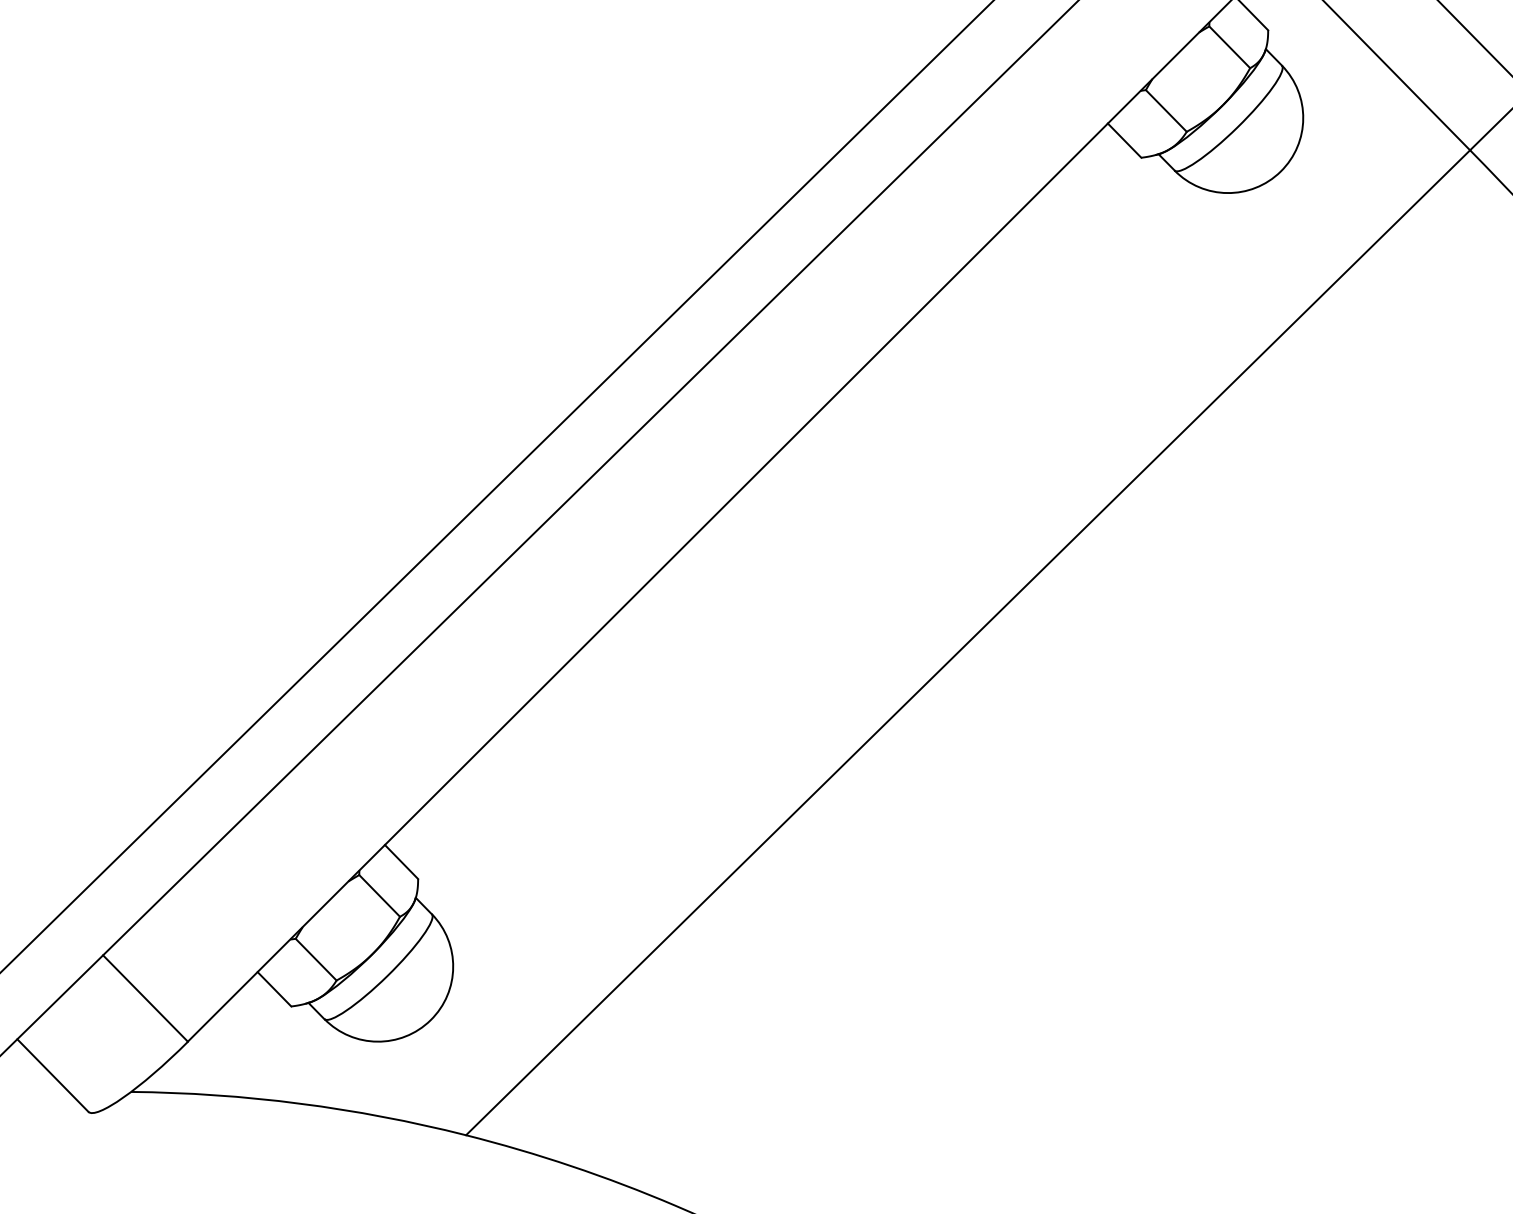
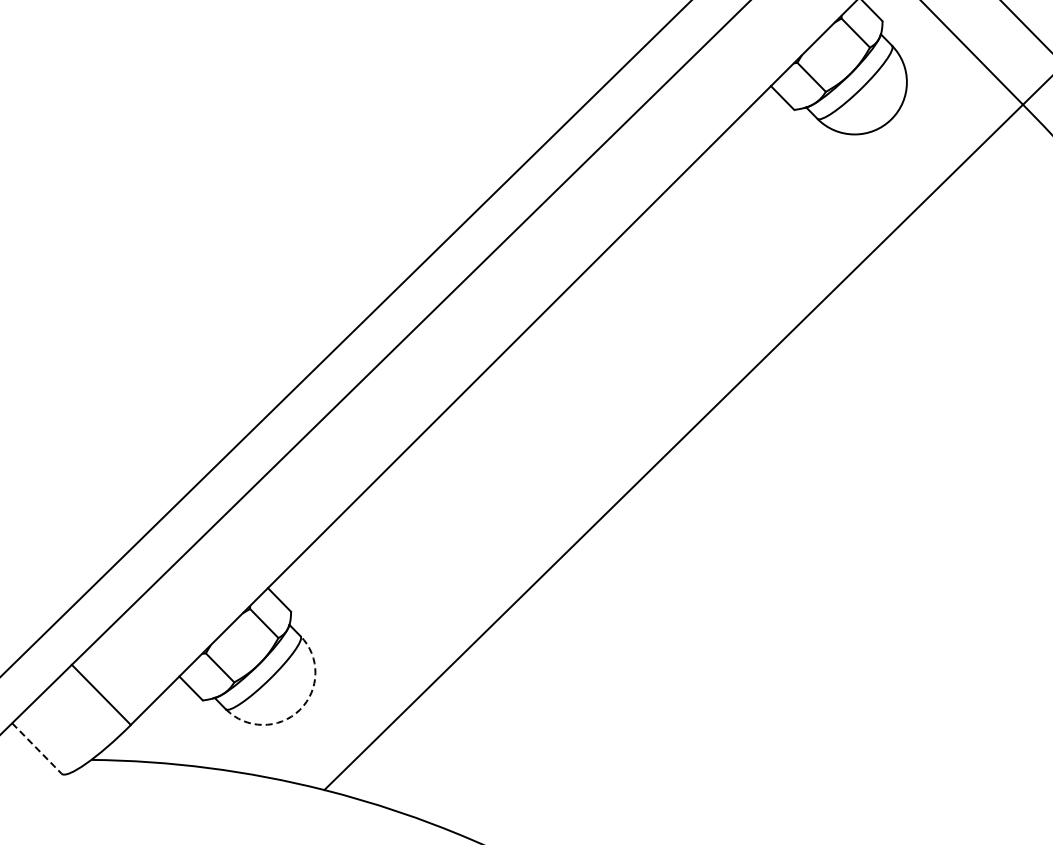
arc: (430, 1020) -> (299, 710), solid -> dashed
line: (53, 1075) -> (37, 748), solid -> dashed

